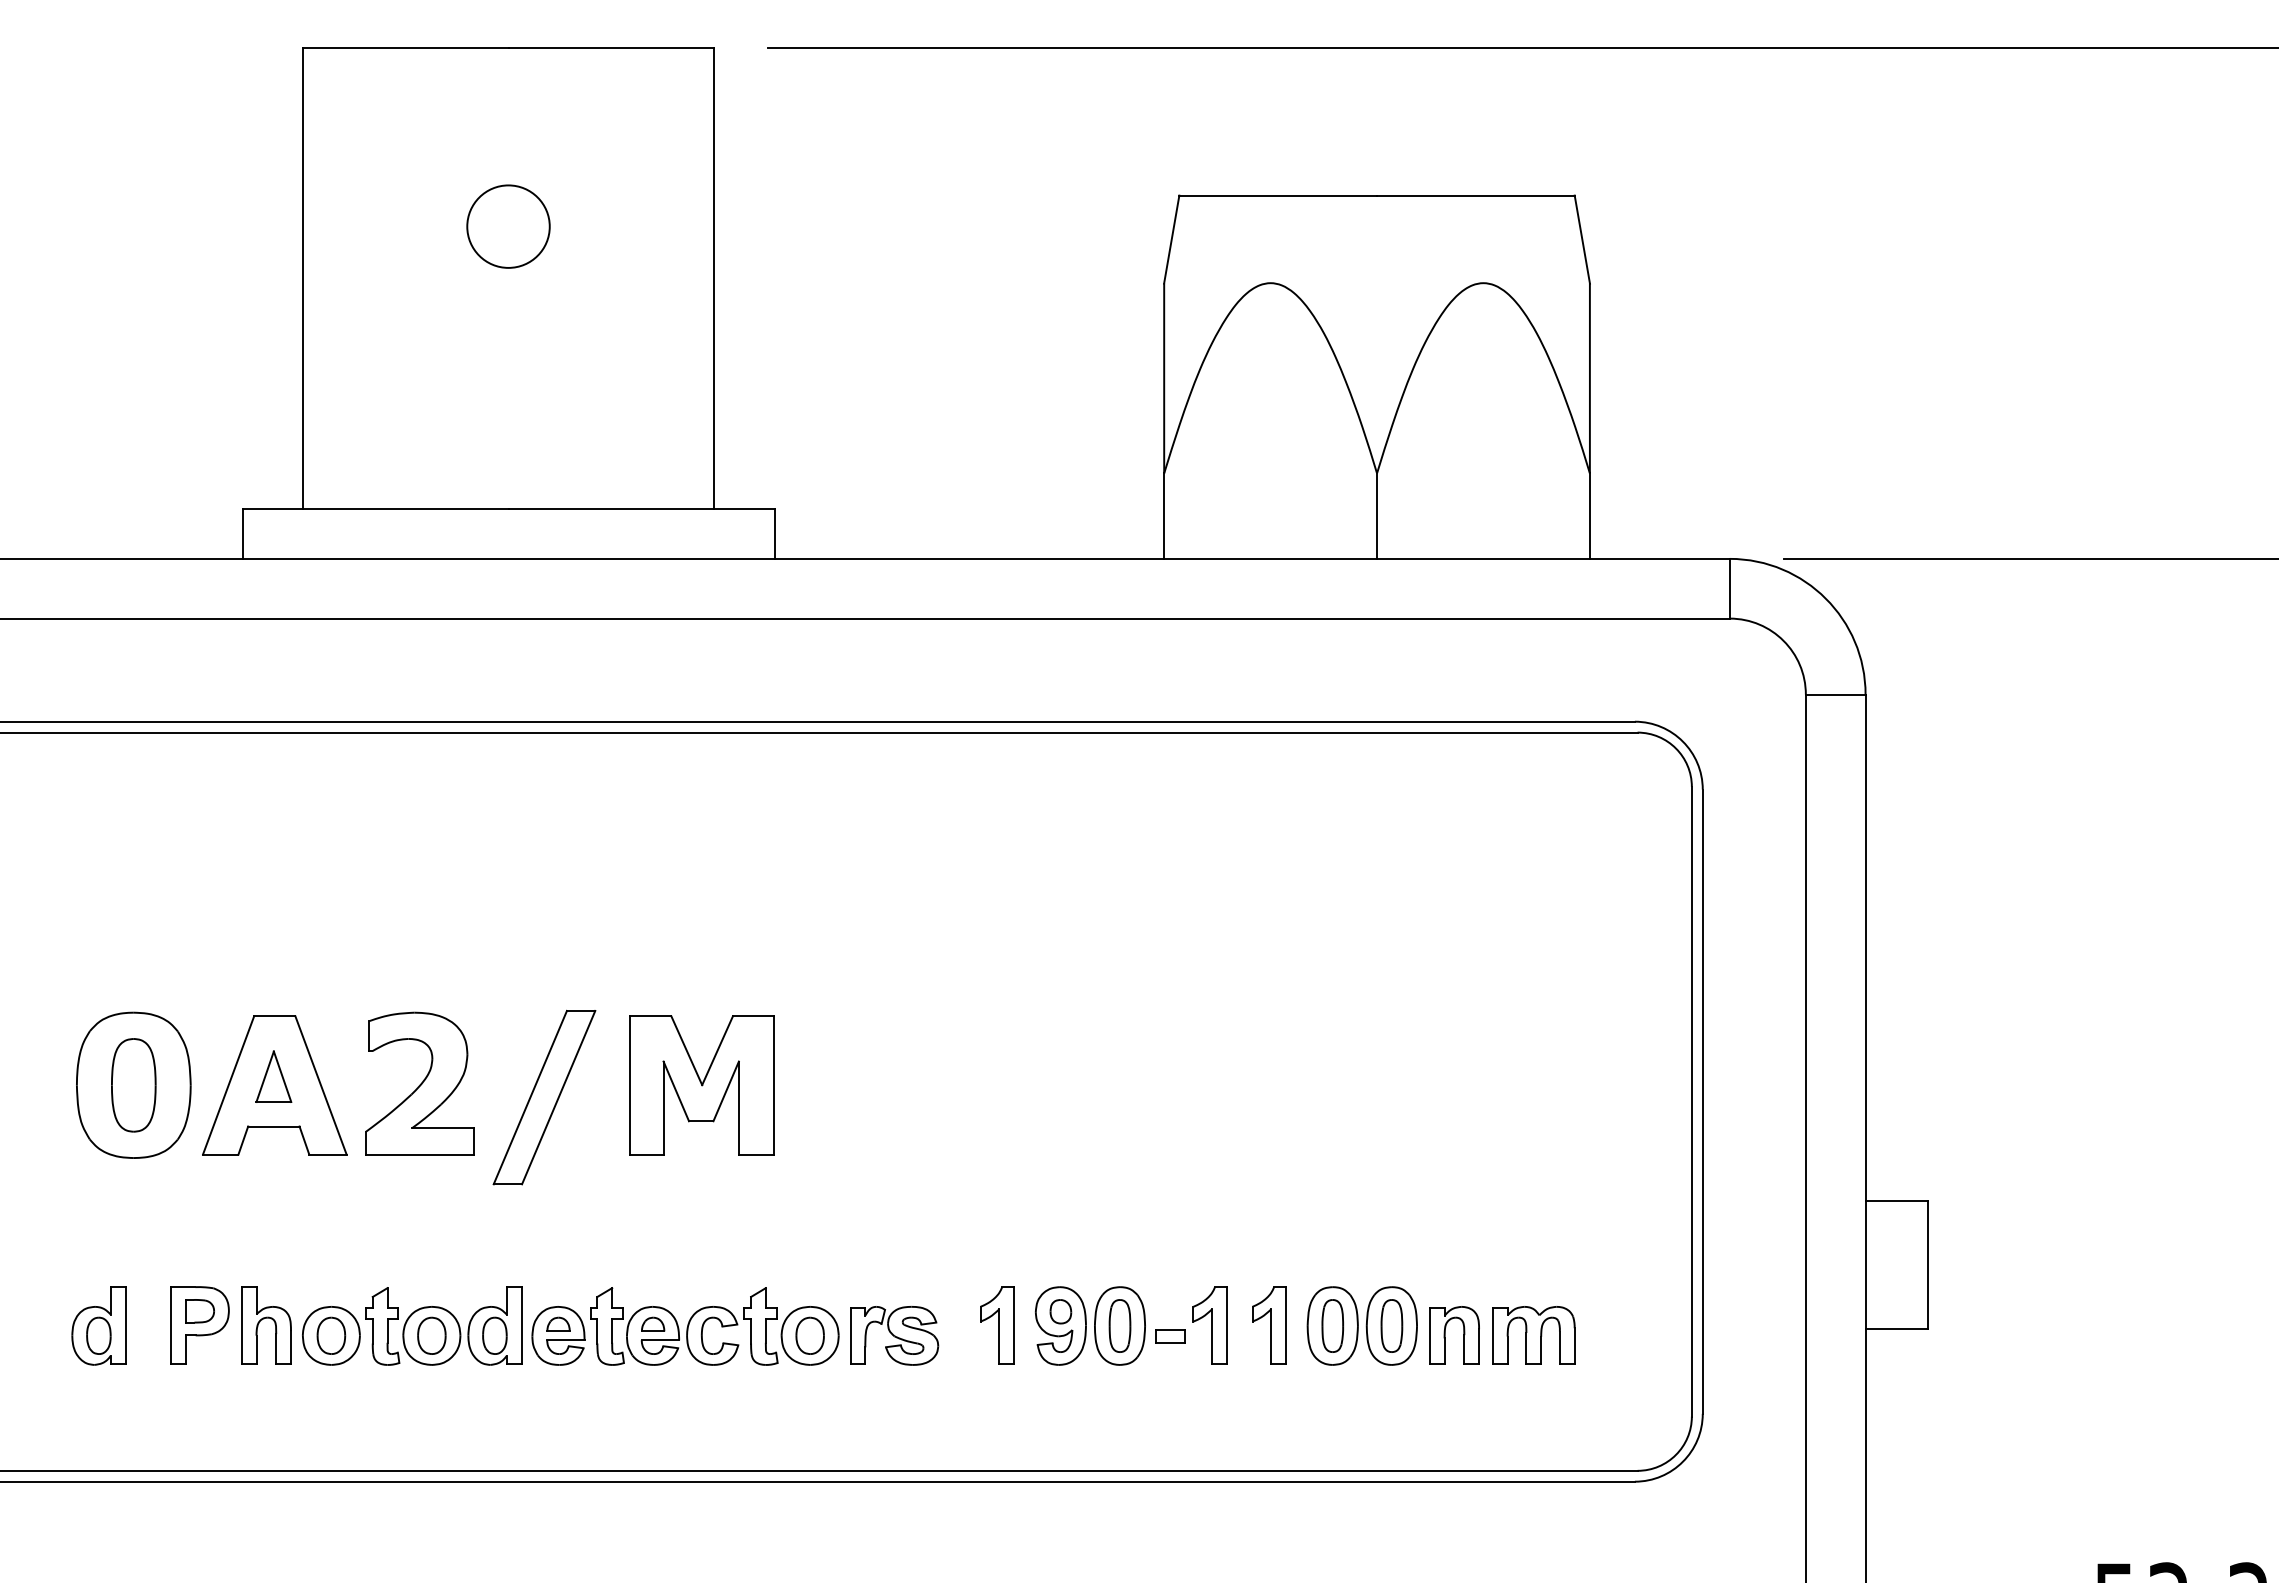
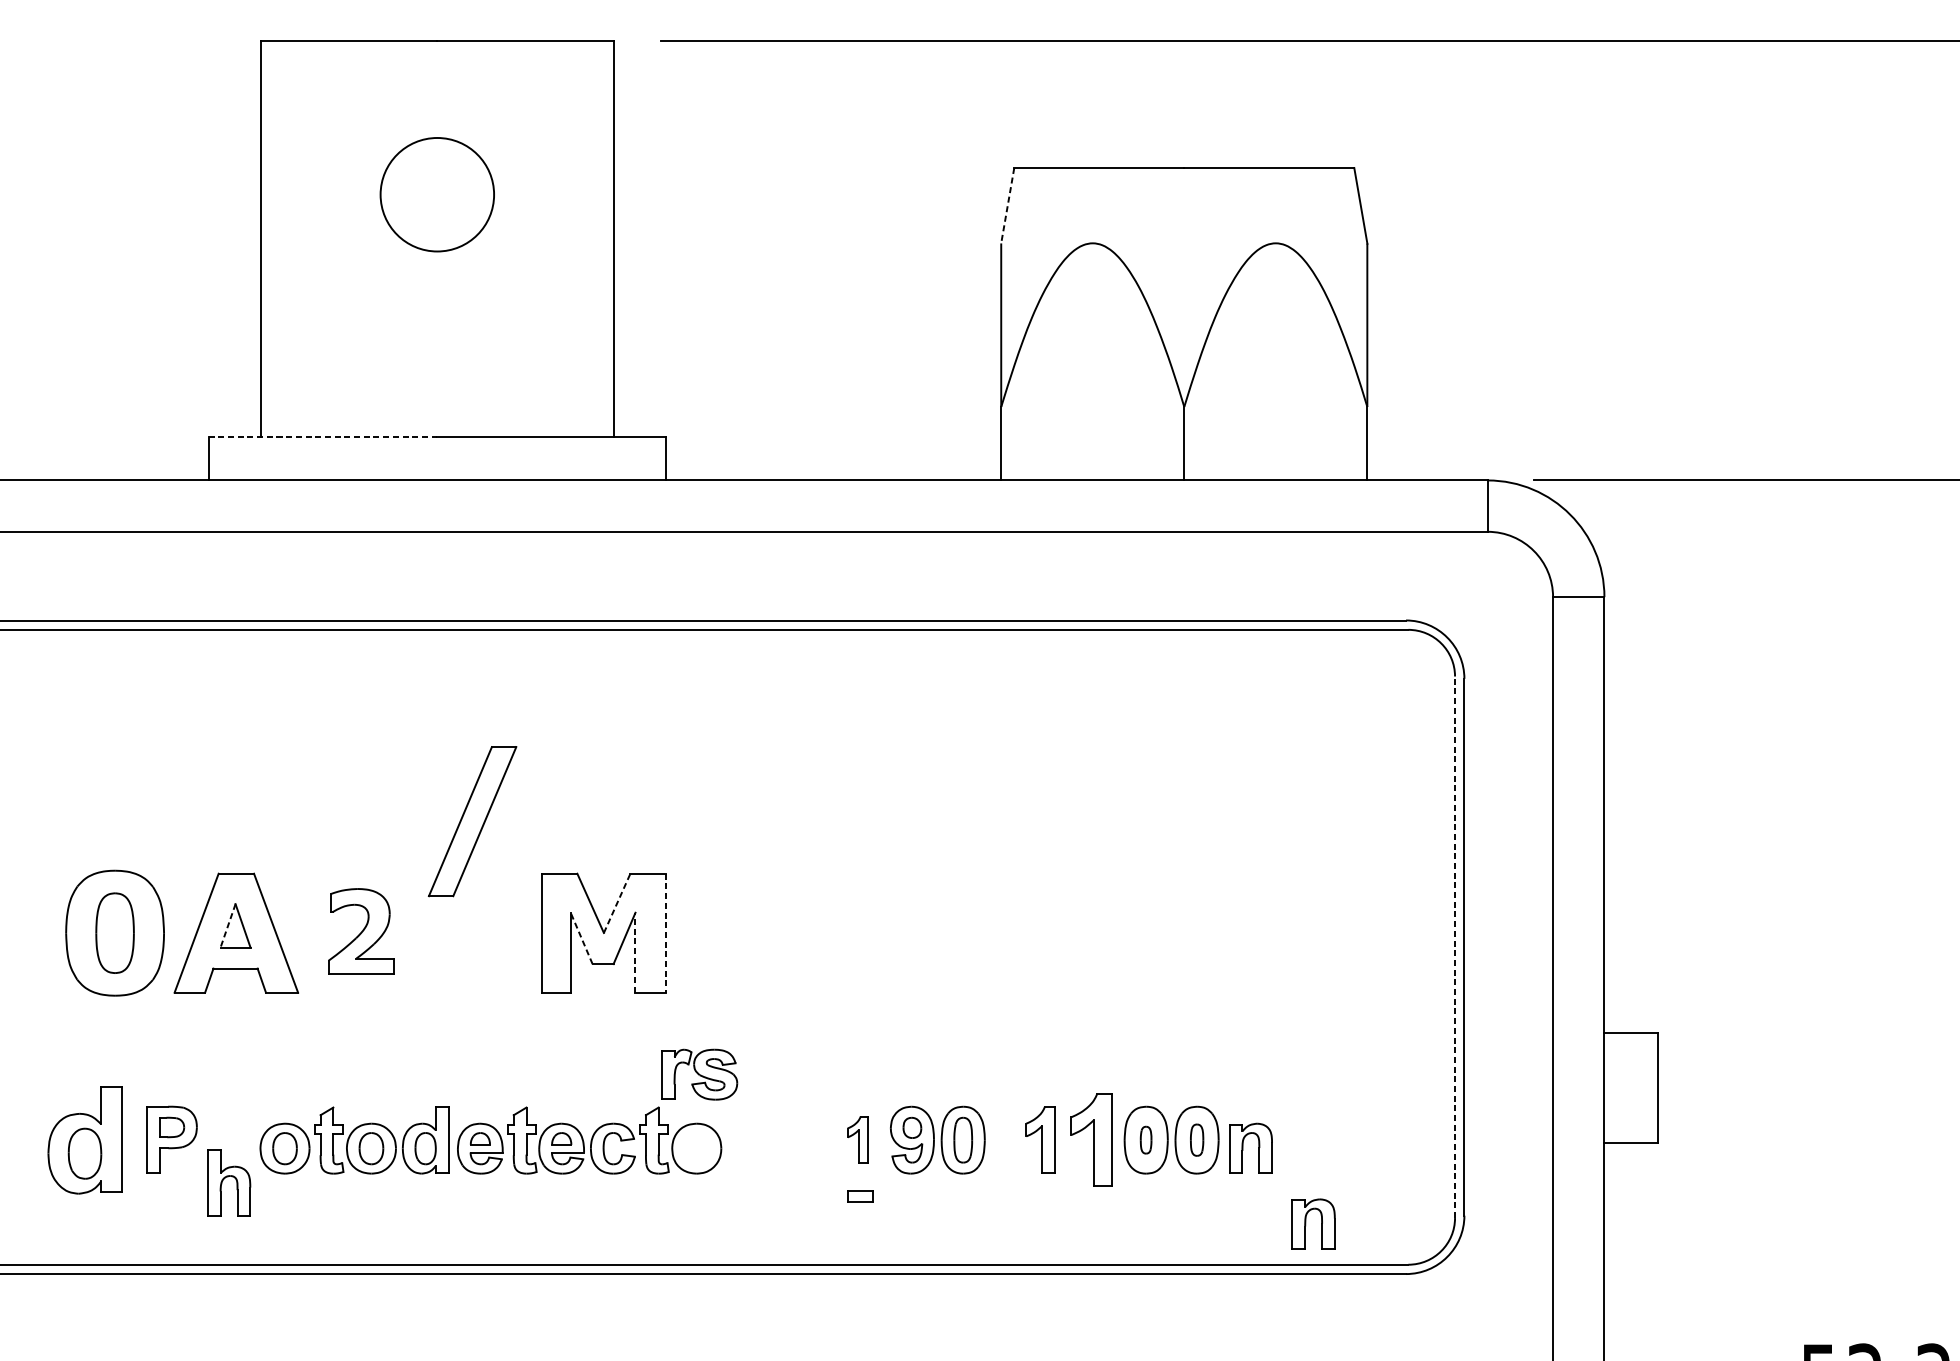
circle: (508, 226) -> (437, 194), size x1.6
line: (1171, 239) -> (1007, 205), solid -> dashed
line: (375, 508) -> (322, 437), solid -> dashed
line: (717, 1050) -> (617, 903), solid -> dashed
line: (265, 1076) -> (228, 925), solid -> dashed
part: (419, 1083) -> (360, 931), size x0.7
line: (773, 1085) -> (665, 933), solid -> dashed
line: (676, 1090) -> (581, 937), solid -> dashed
part: (544, 1097) -> (472, 821), moved
line: (1691, 1101) -> (1454, 947), solid -> dashed
line: (738, 1107) -> (635, 952), solid -> dashed
part: (264, 1319) -> (227, 1177), moved
part: (98, 1325) -> (84, 1139), size x1.6
part: (997, 1325) -> (857, 1139), size x0.7
part: (1269, 1325) -> (1091, 1139), size x1.4
part: (1332, 1325) -> (1145, 1139), size x0.6
part: (1391, 1325) -> (1196, 1139), size x0.7
part: (809, 1335) -> (696, 1148), removed
part: (894, 1335) -> (699, 1074), moved
part: (1533, 1335) -> (1318, 1148), removed
part: (1170, 1336) -> (860, 1196), moved
part: (1518, 1423) -> (1305, 1224), added

